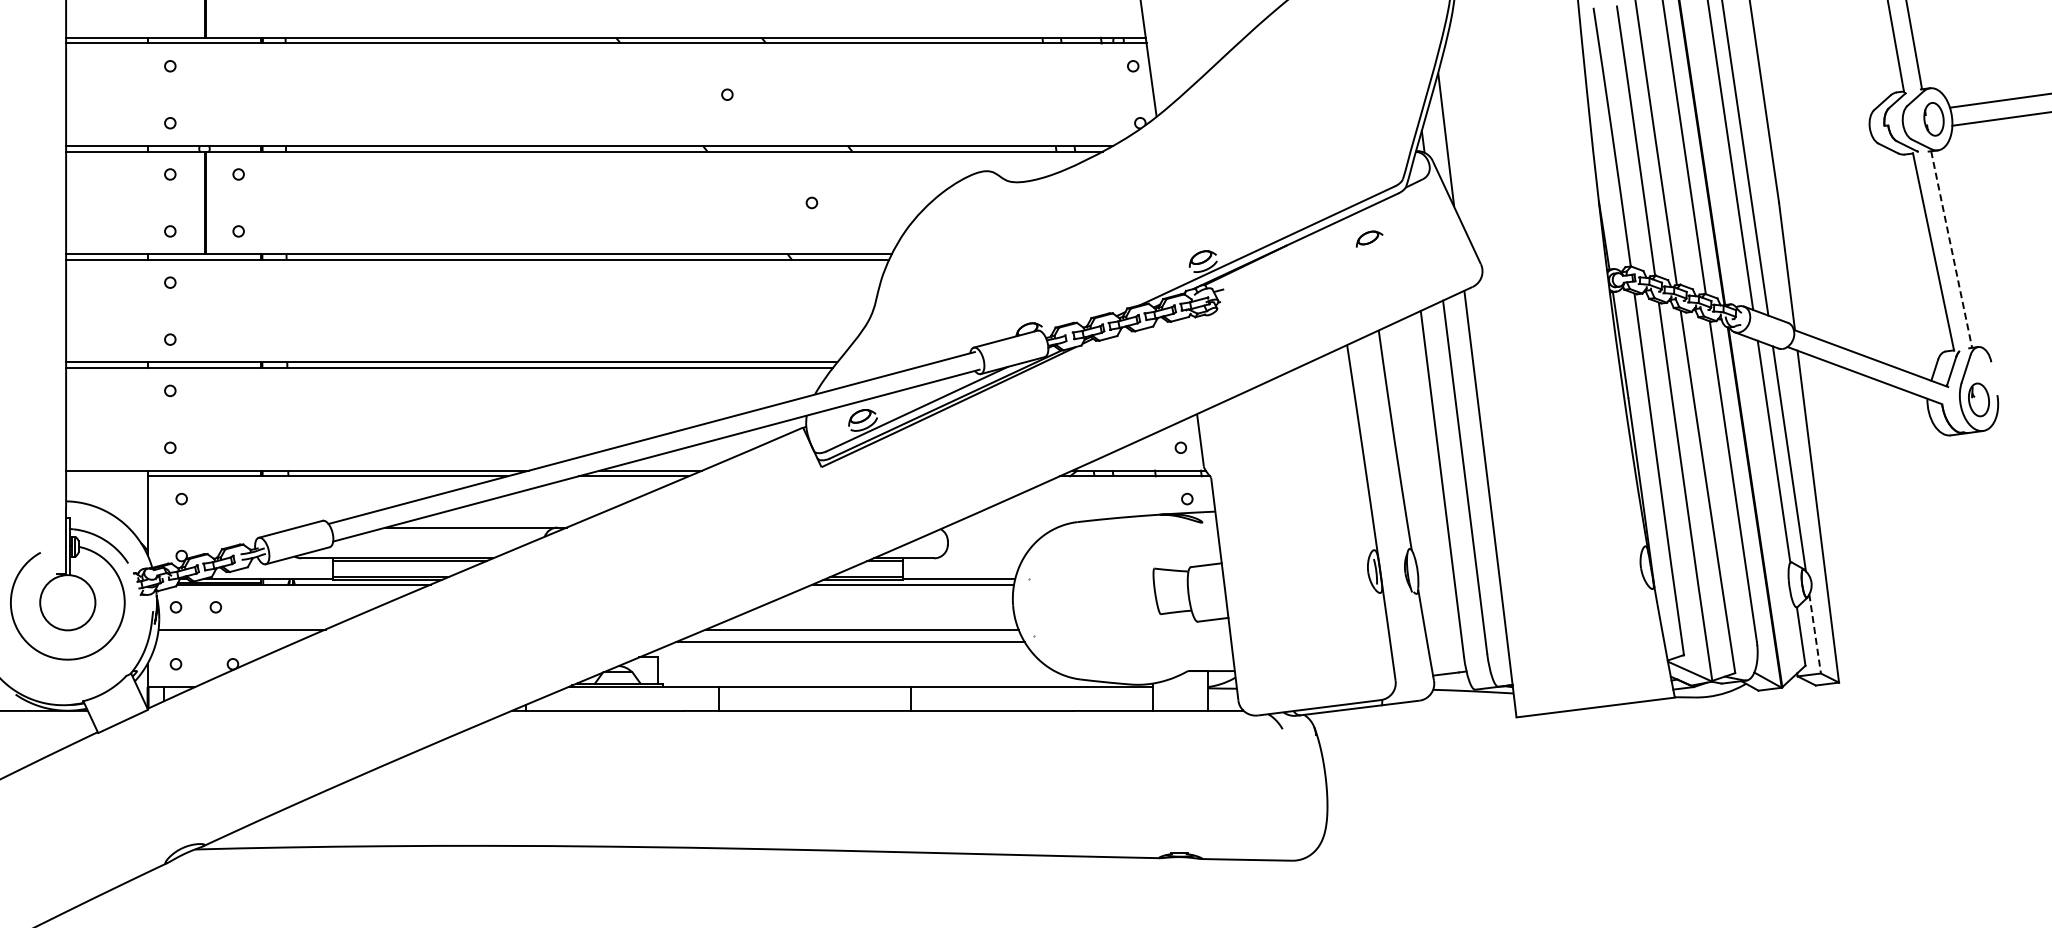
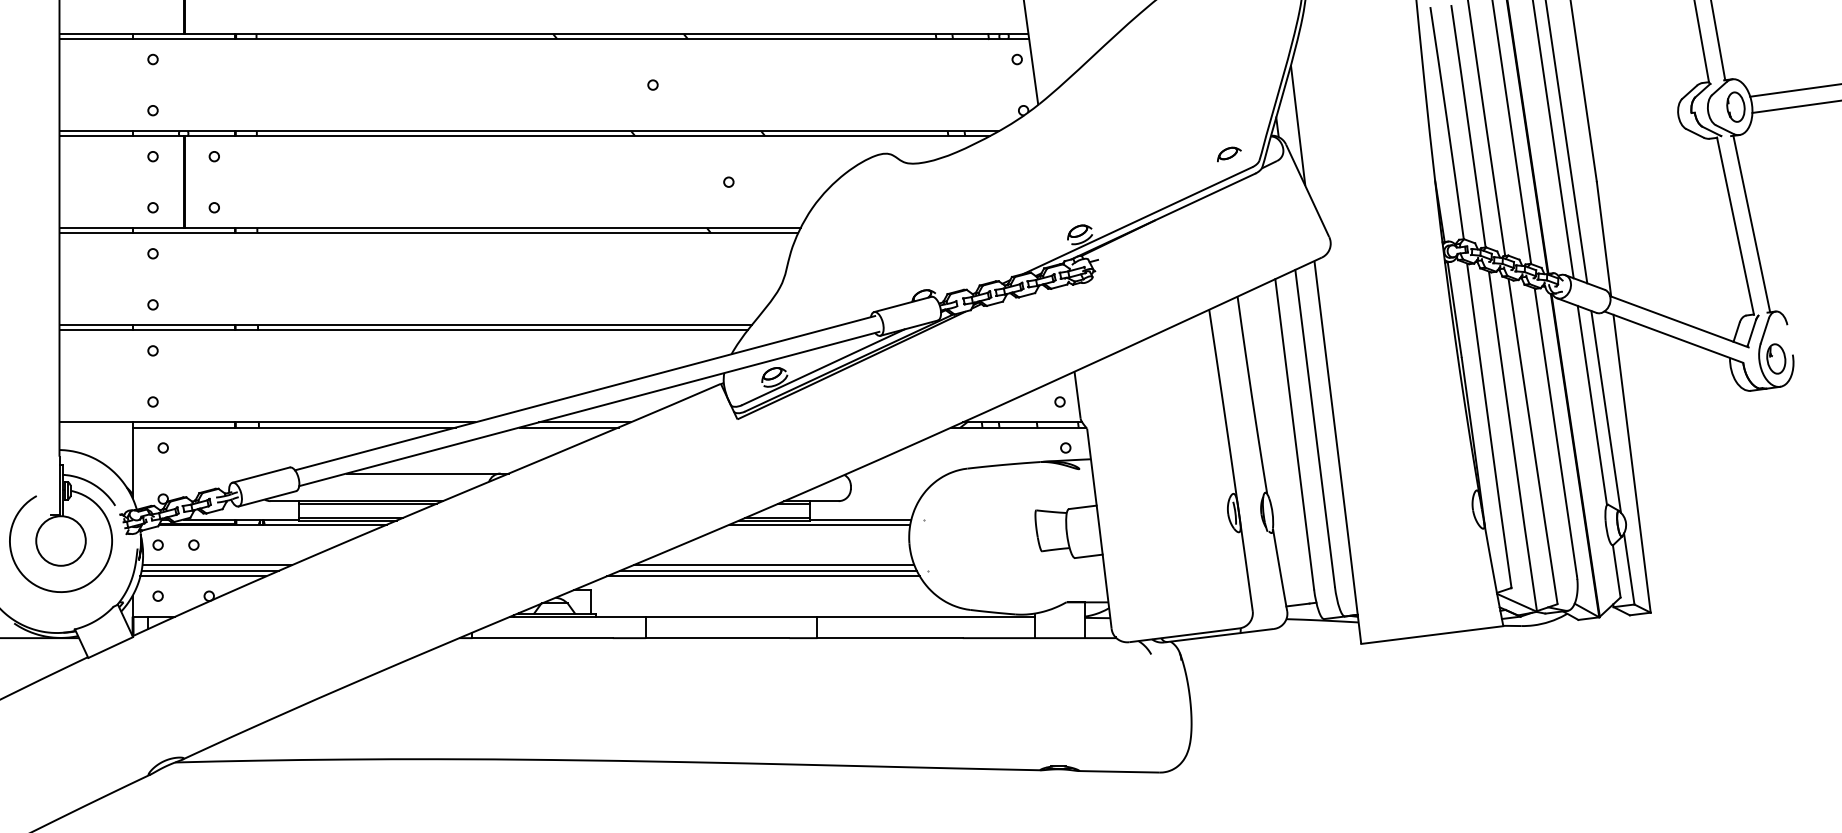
part: (1369, 238) -> (1229, 153), moved
line: (1951, 250) -> (1751, 224), dashed -> solid
line: (1815, 634) -> (1629, 569), dashed -> solid
line: (234, 635) -> (210, 570), added
line: (856, 635) -> (768, 570), added
line: (226, 642) -> (203, 576), added

